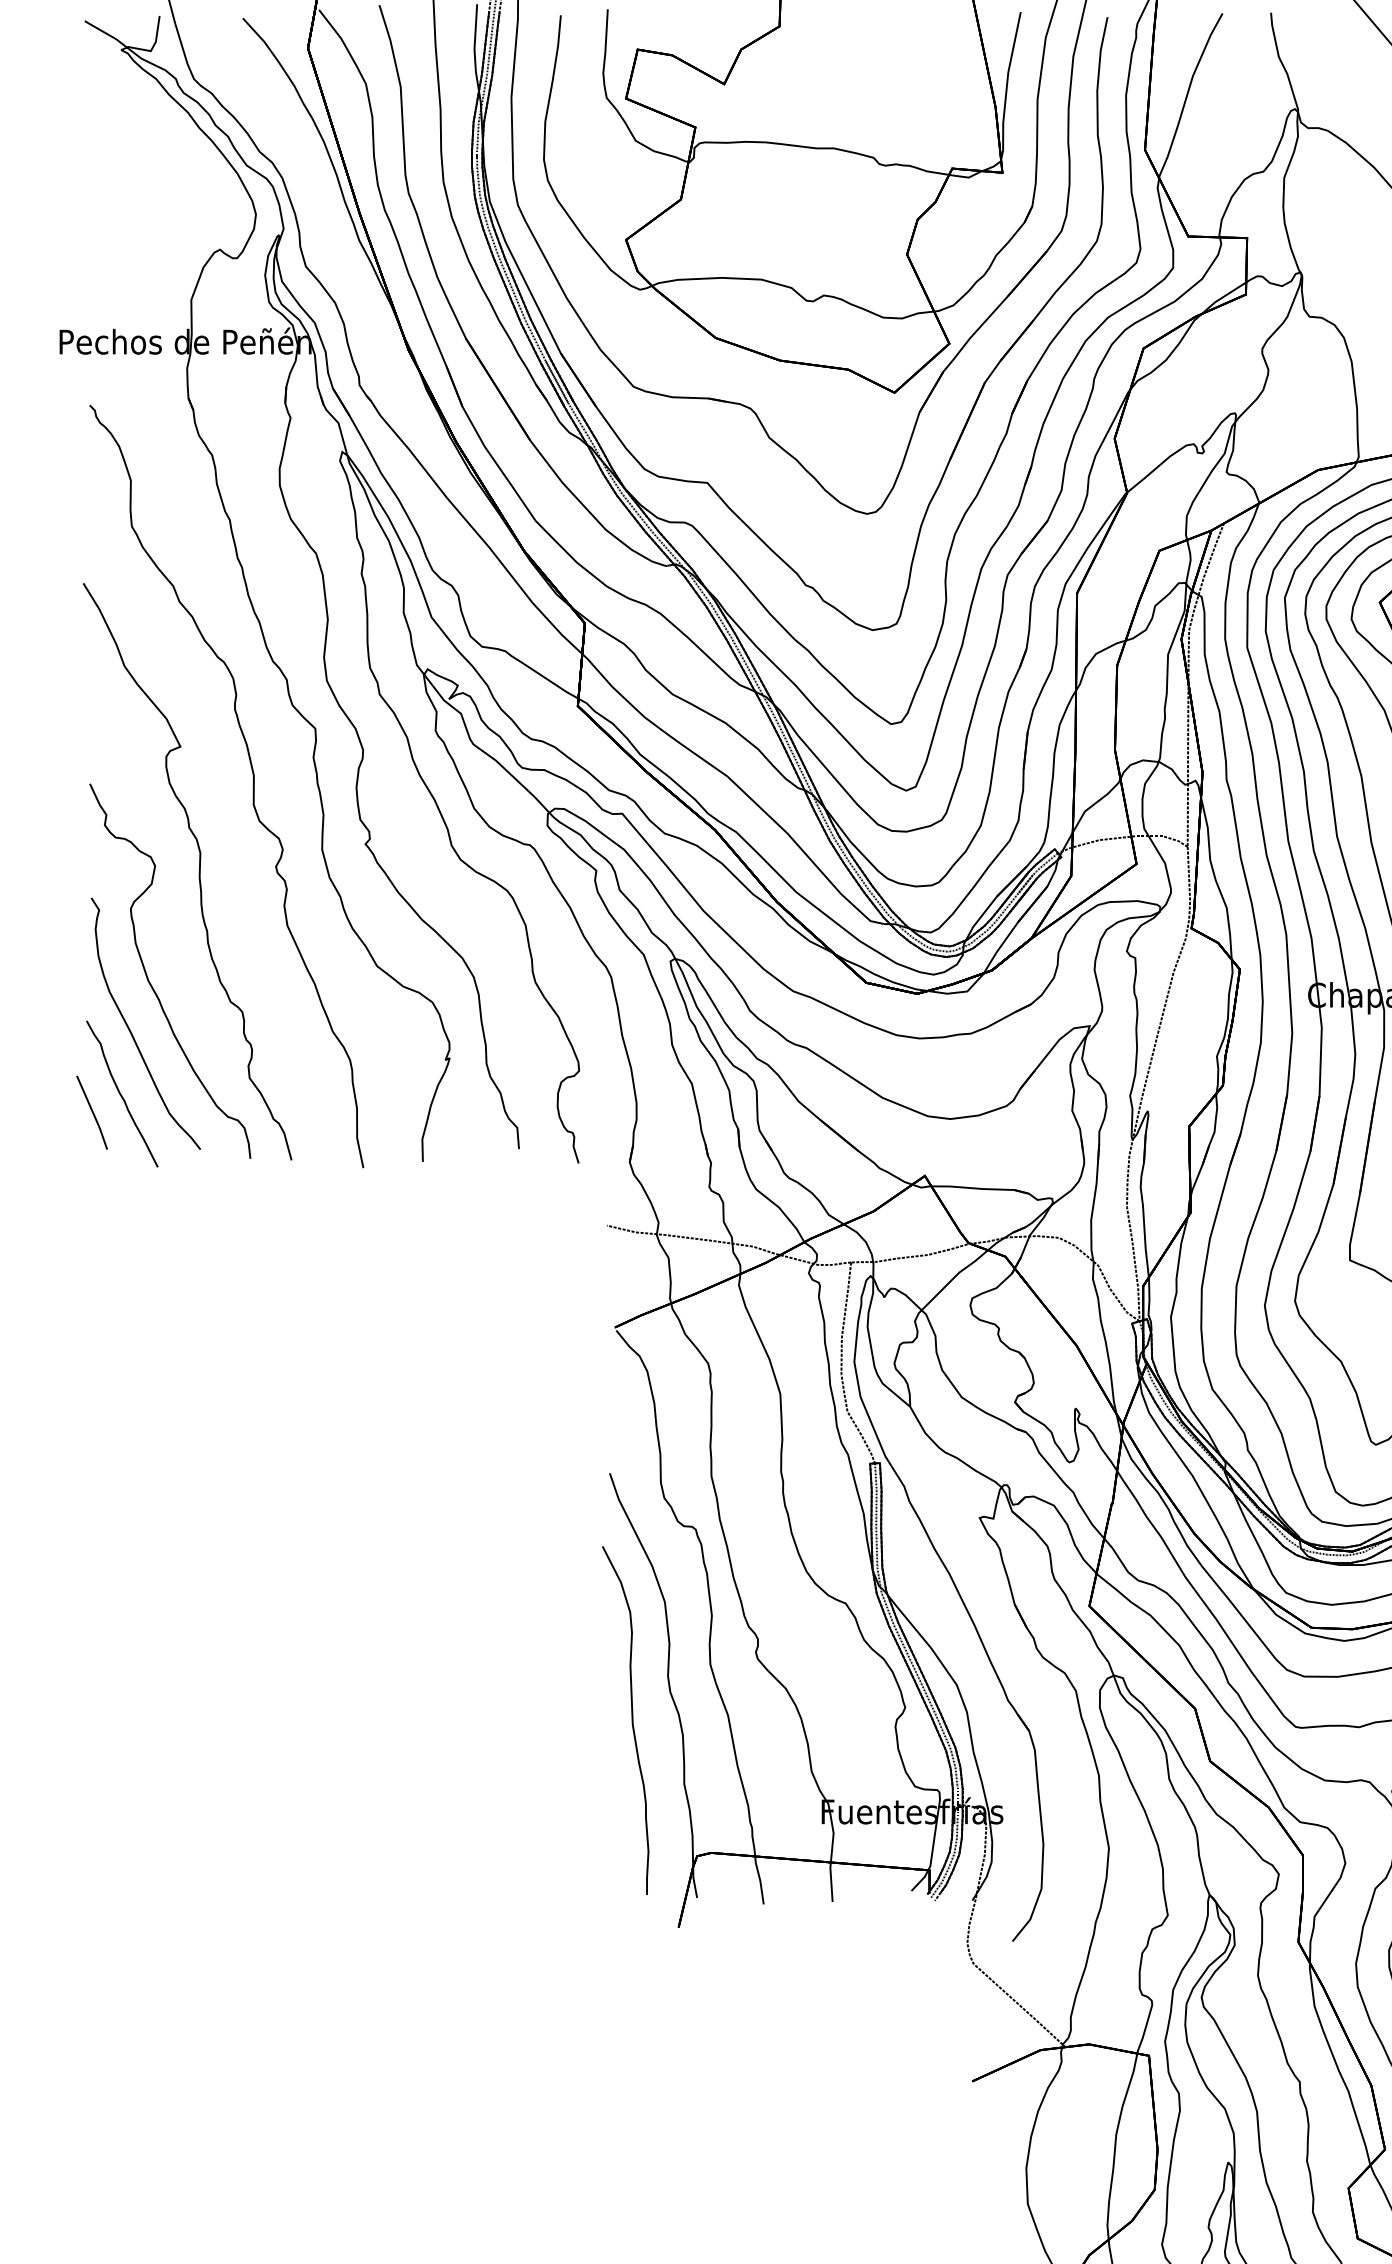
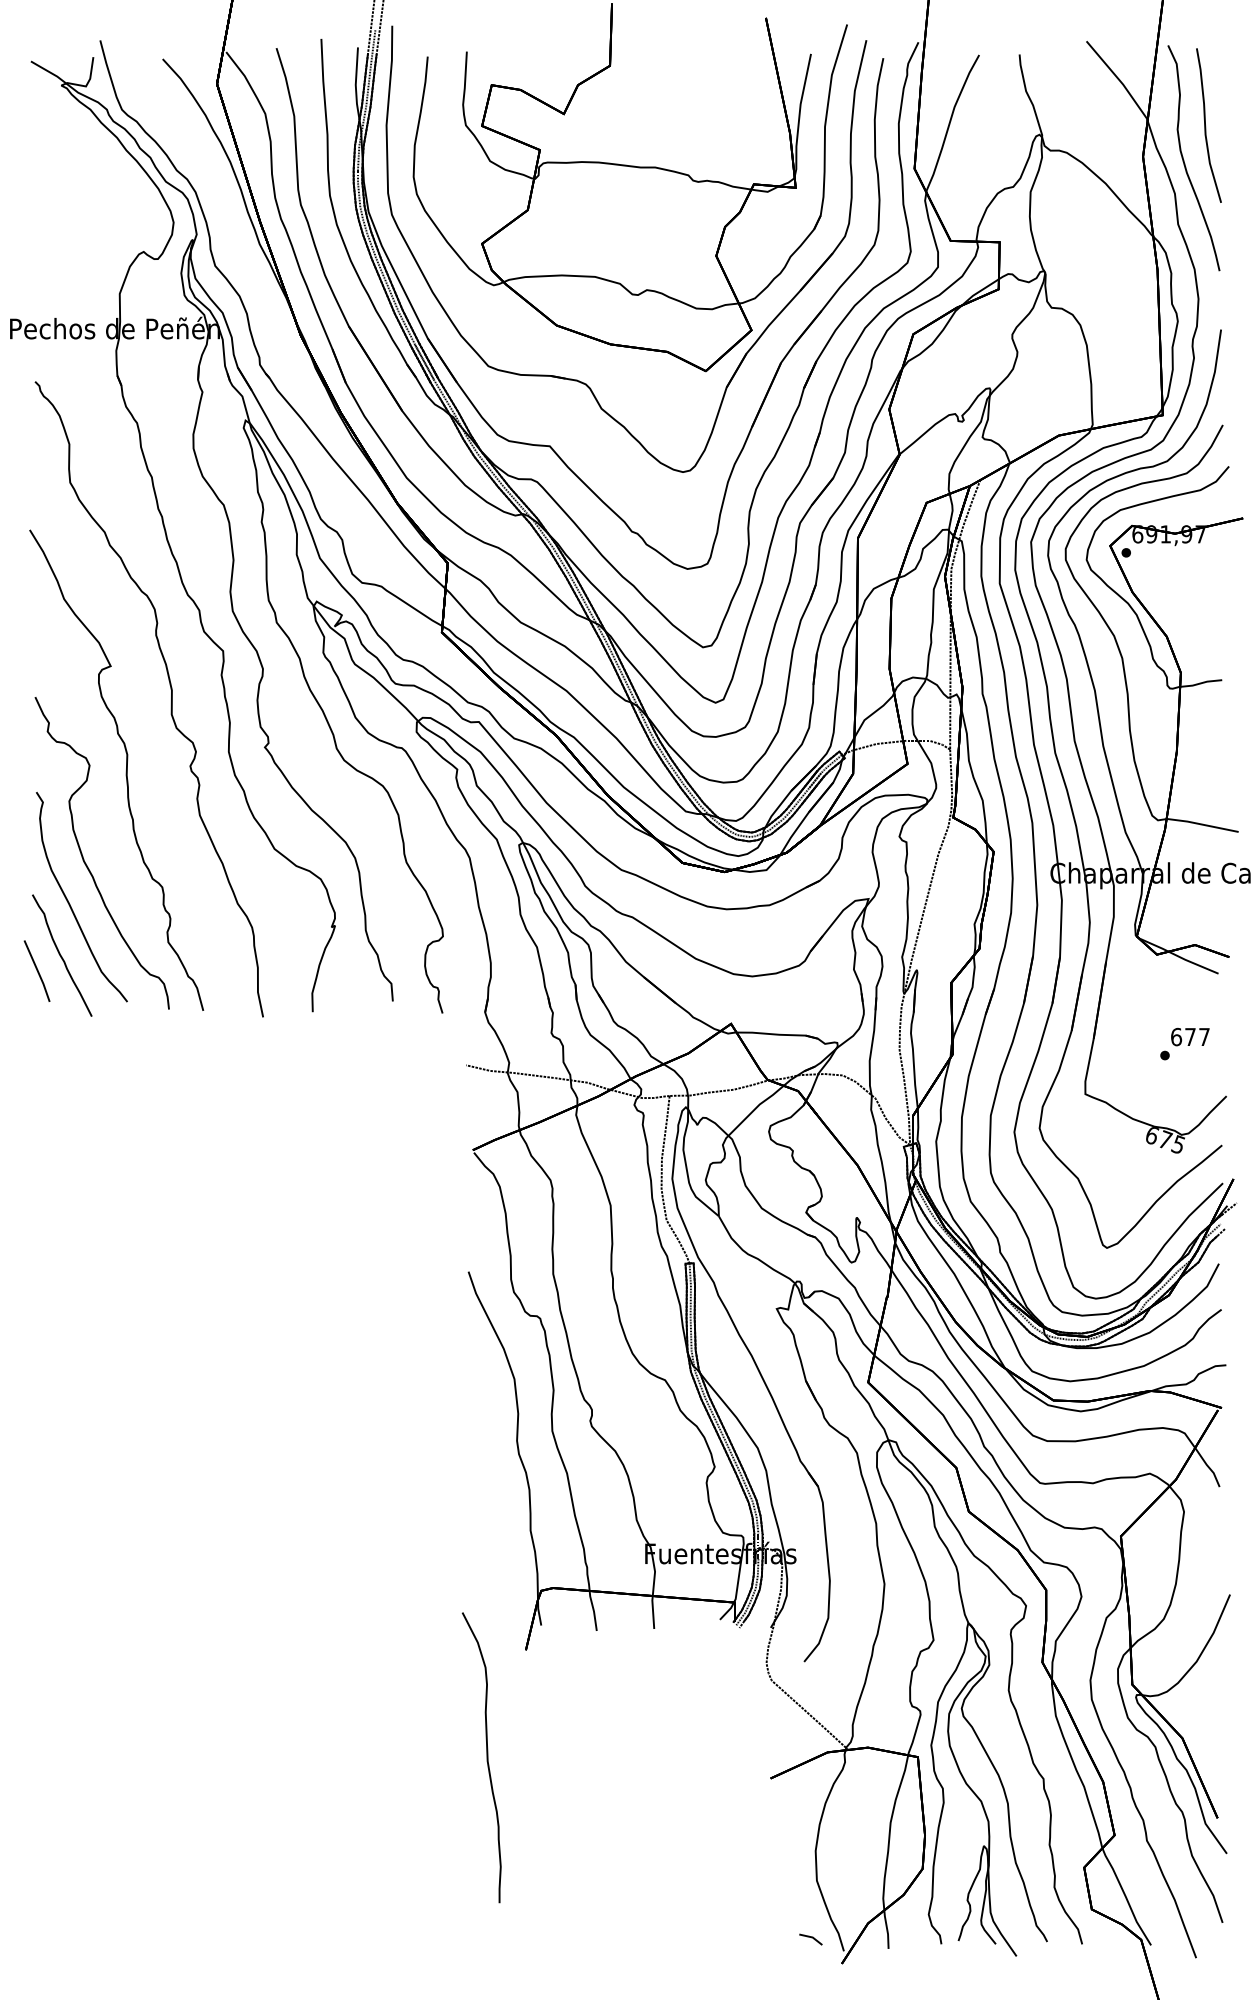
part: (625, 1720) -> (481, 1757), moved

